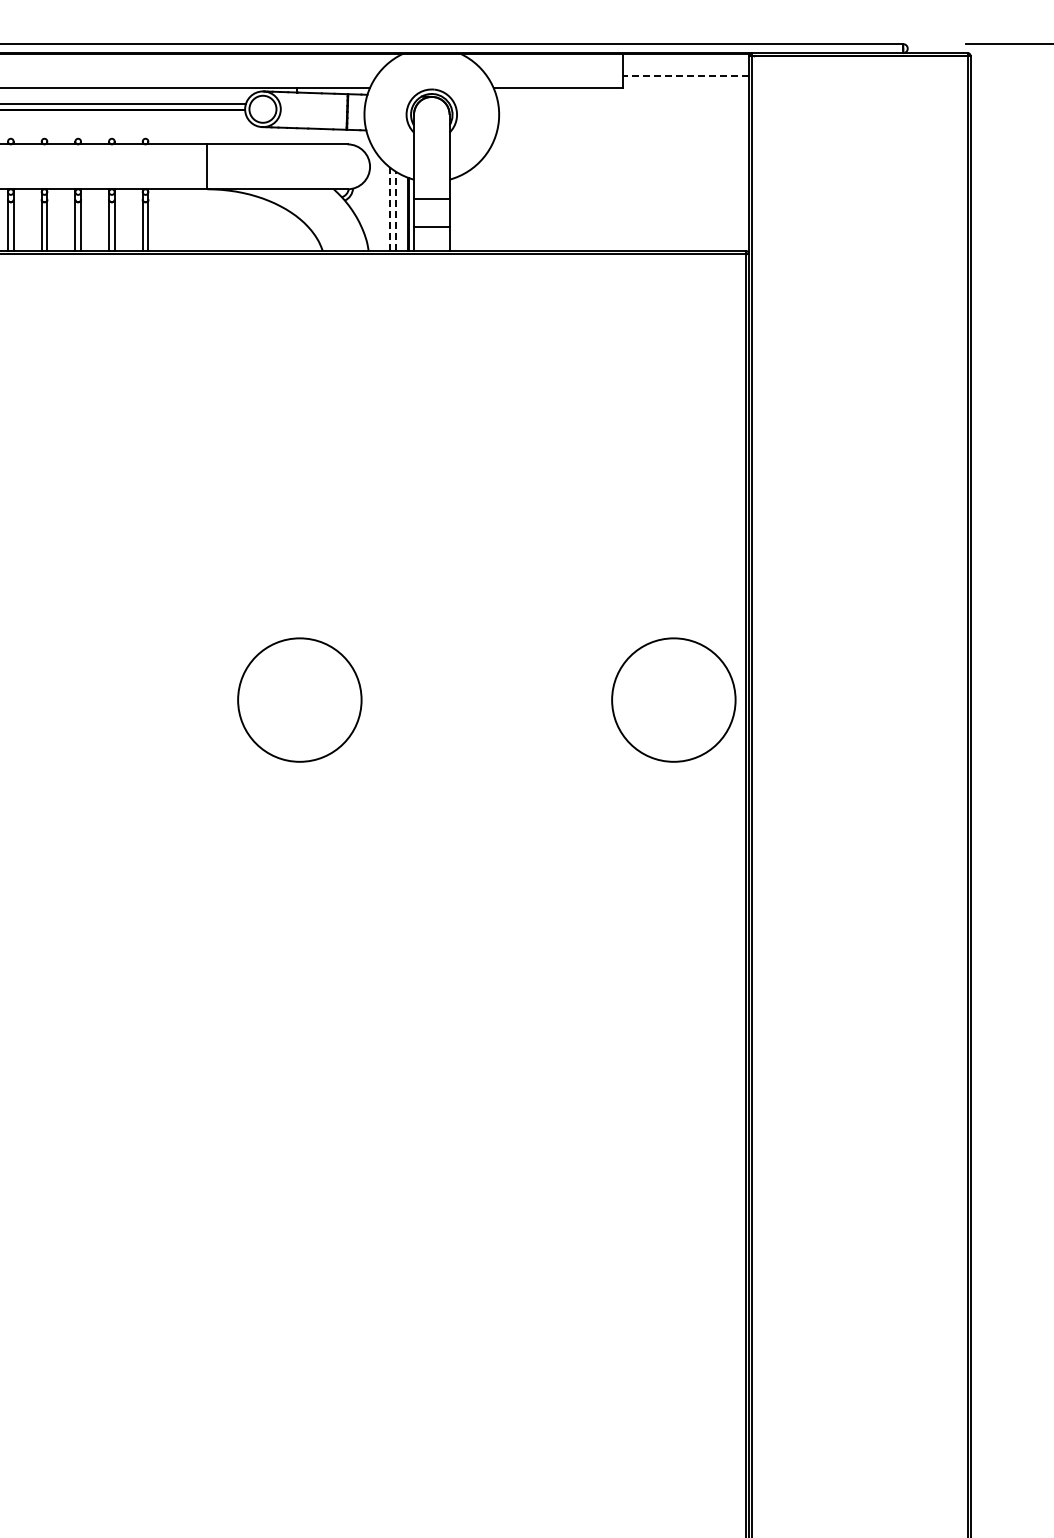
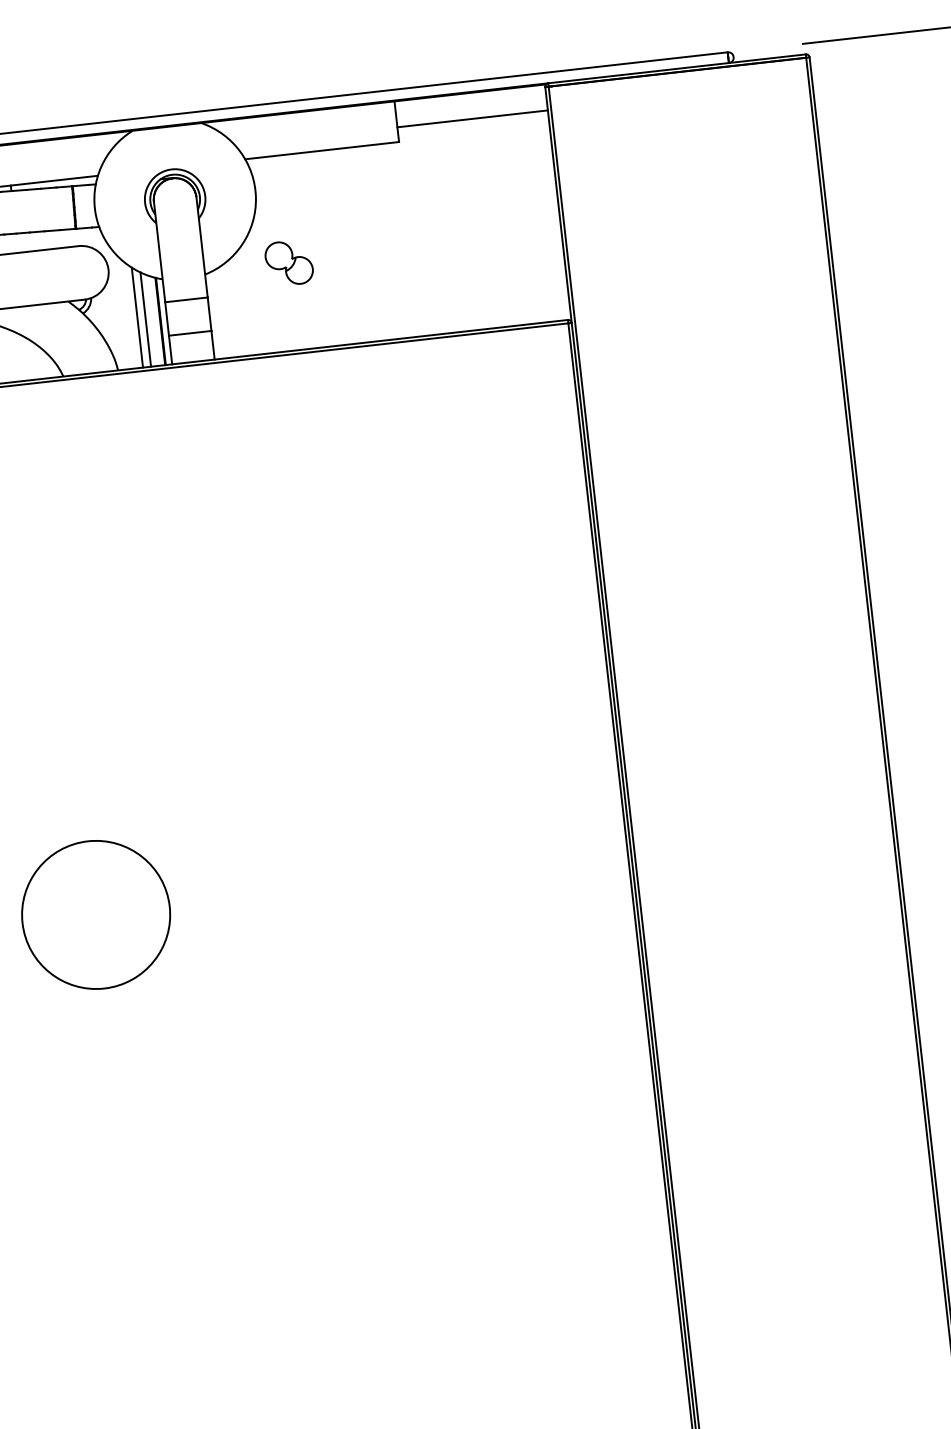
line: (685, 75) -> (472, 118), dashed -> solid
part: (520, 177) -> (289, 262), added
line: (389, 209) -> (137, 318), dashed -> solid
line: (396, 211) -> (146, 319), dashed -> solid
circle: (673, 699) -> (541, 864), removed

